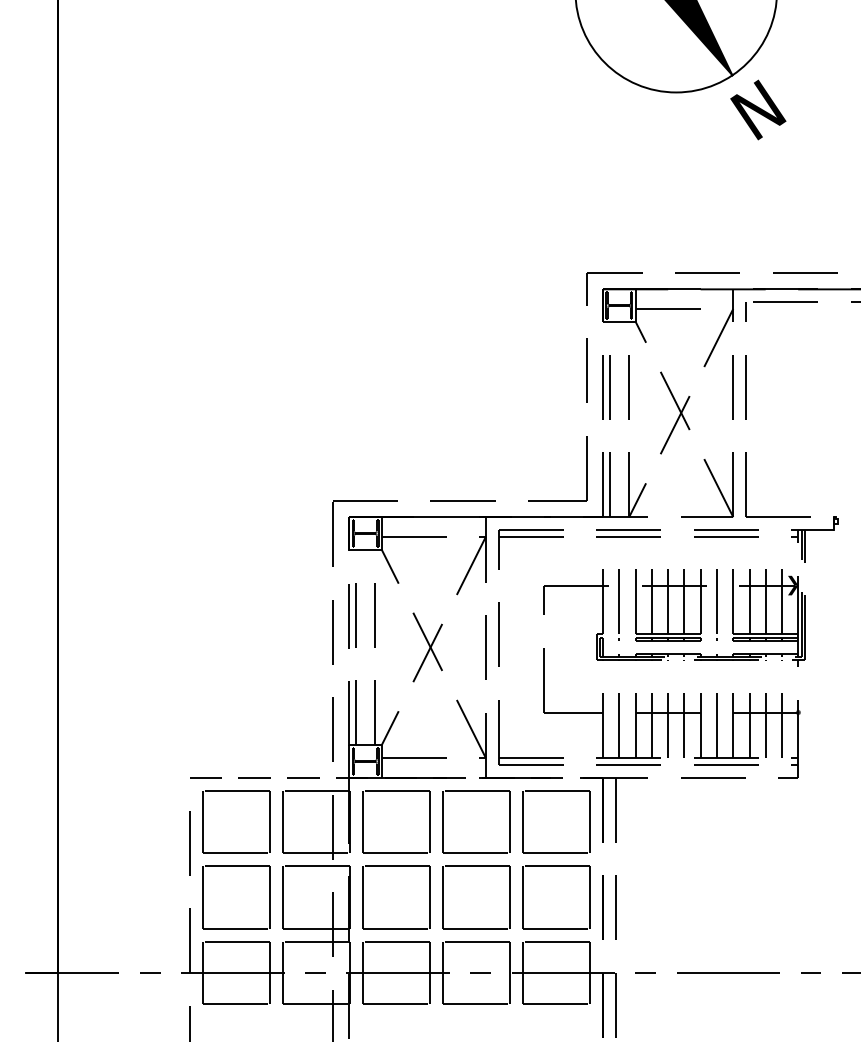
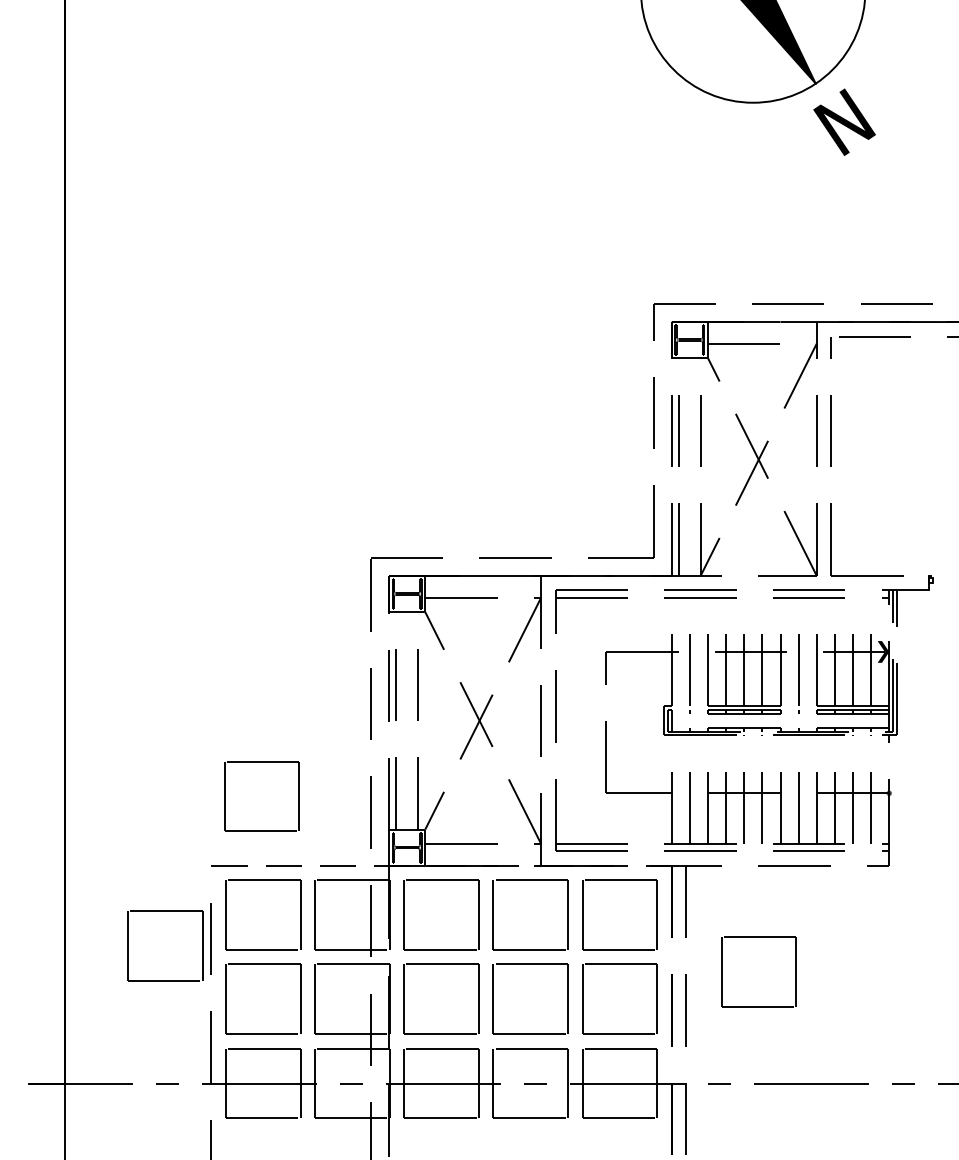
part: (235, 684) -> (262, 762), added
part: (148, 818) -> (165, 911), added
part: (681, 842) -> (759, 938), added

